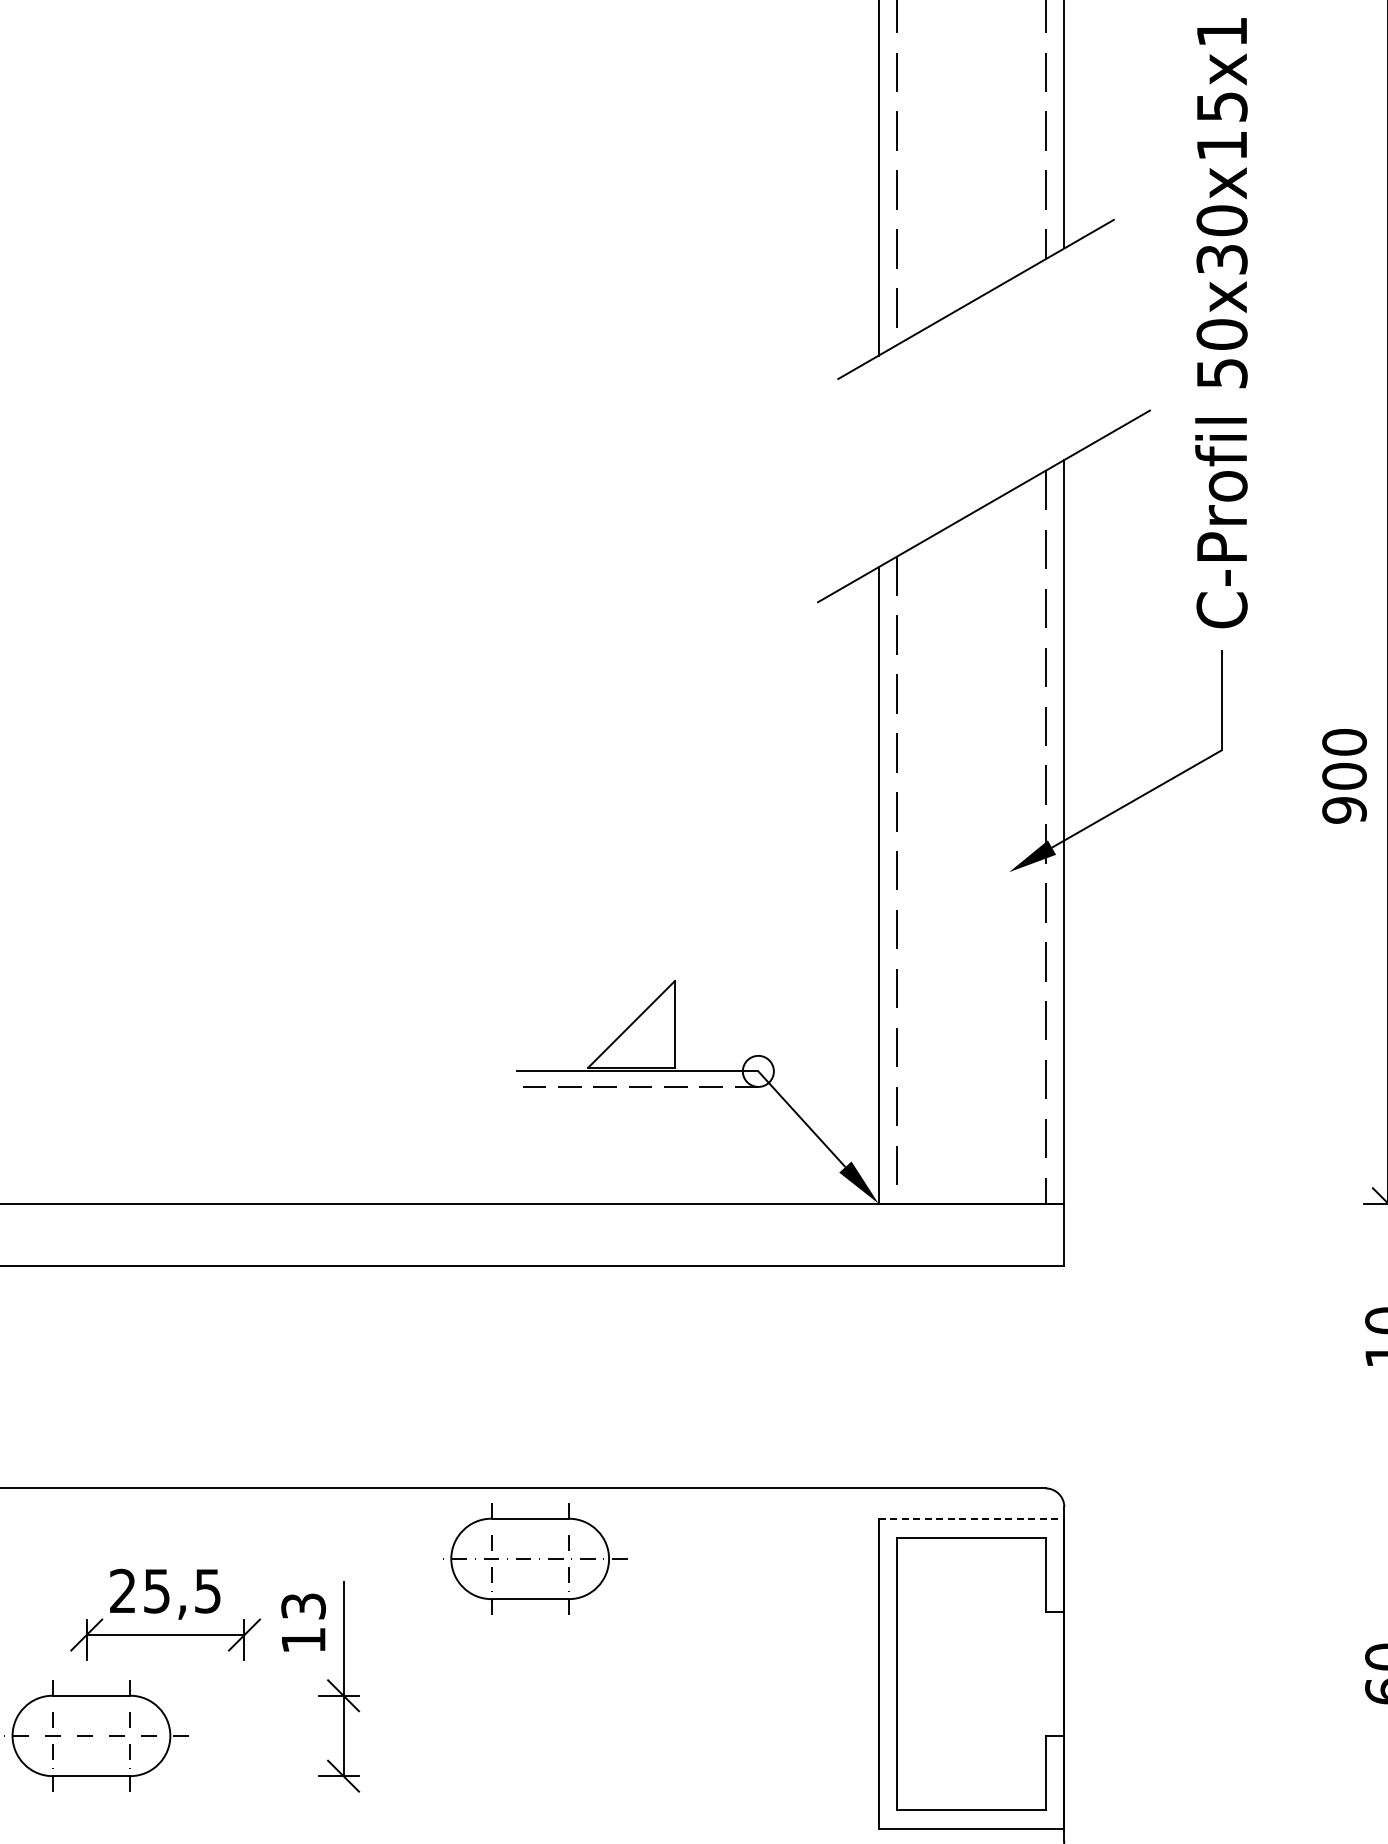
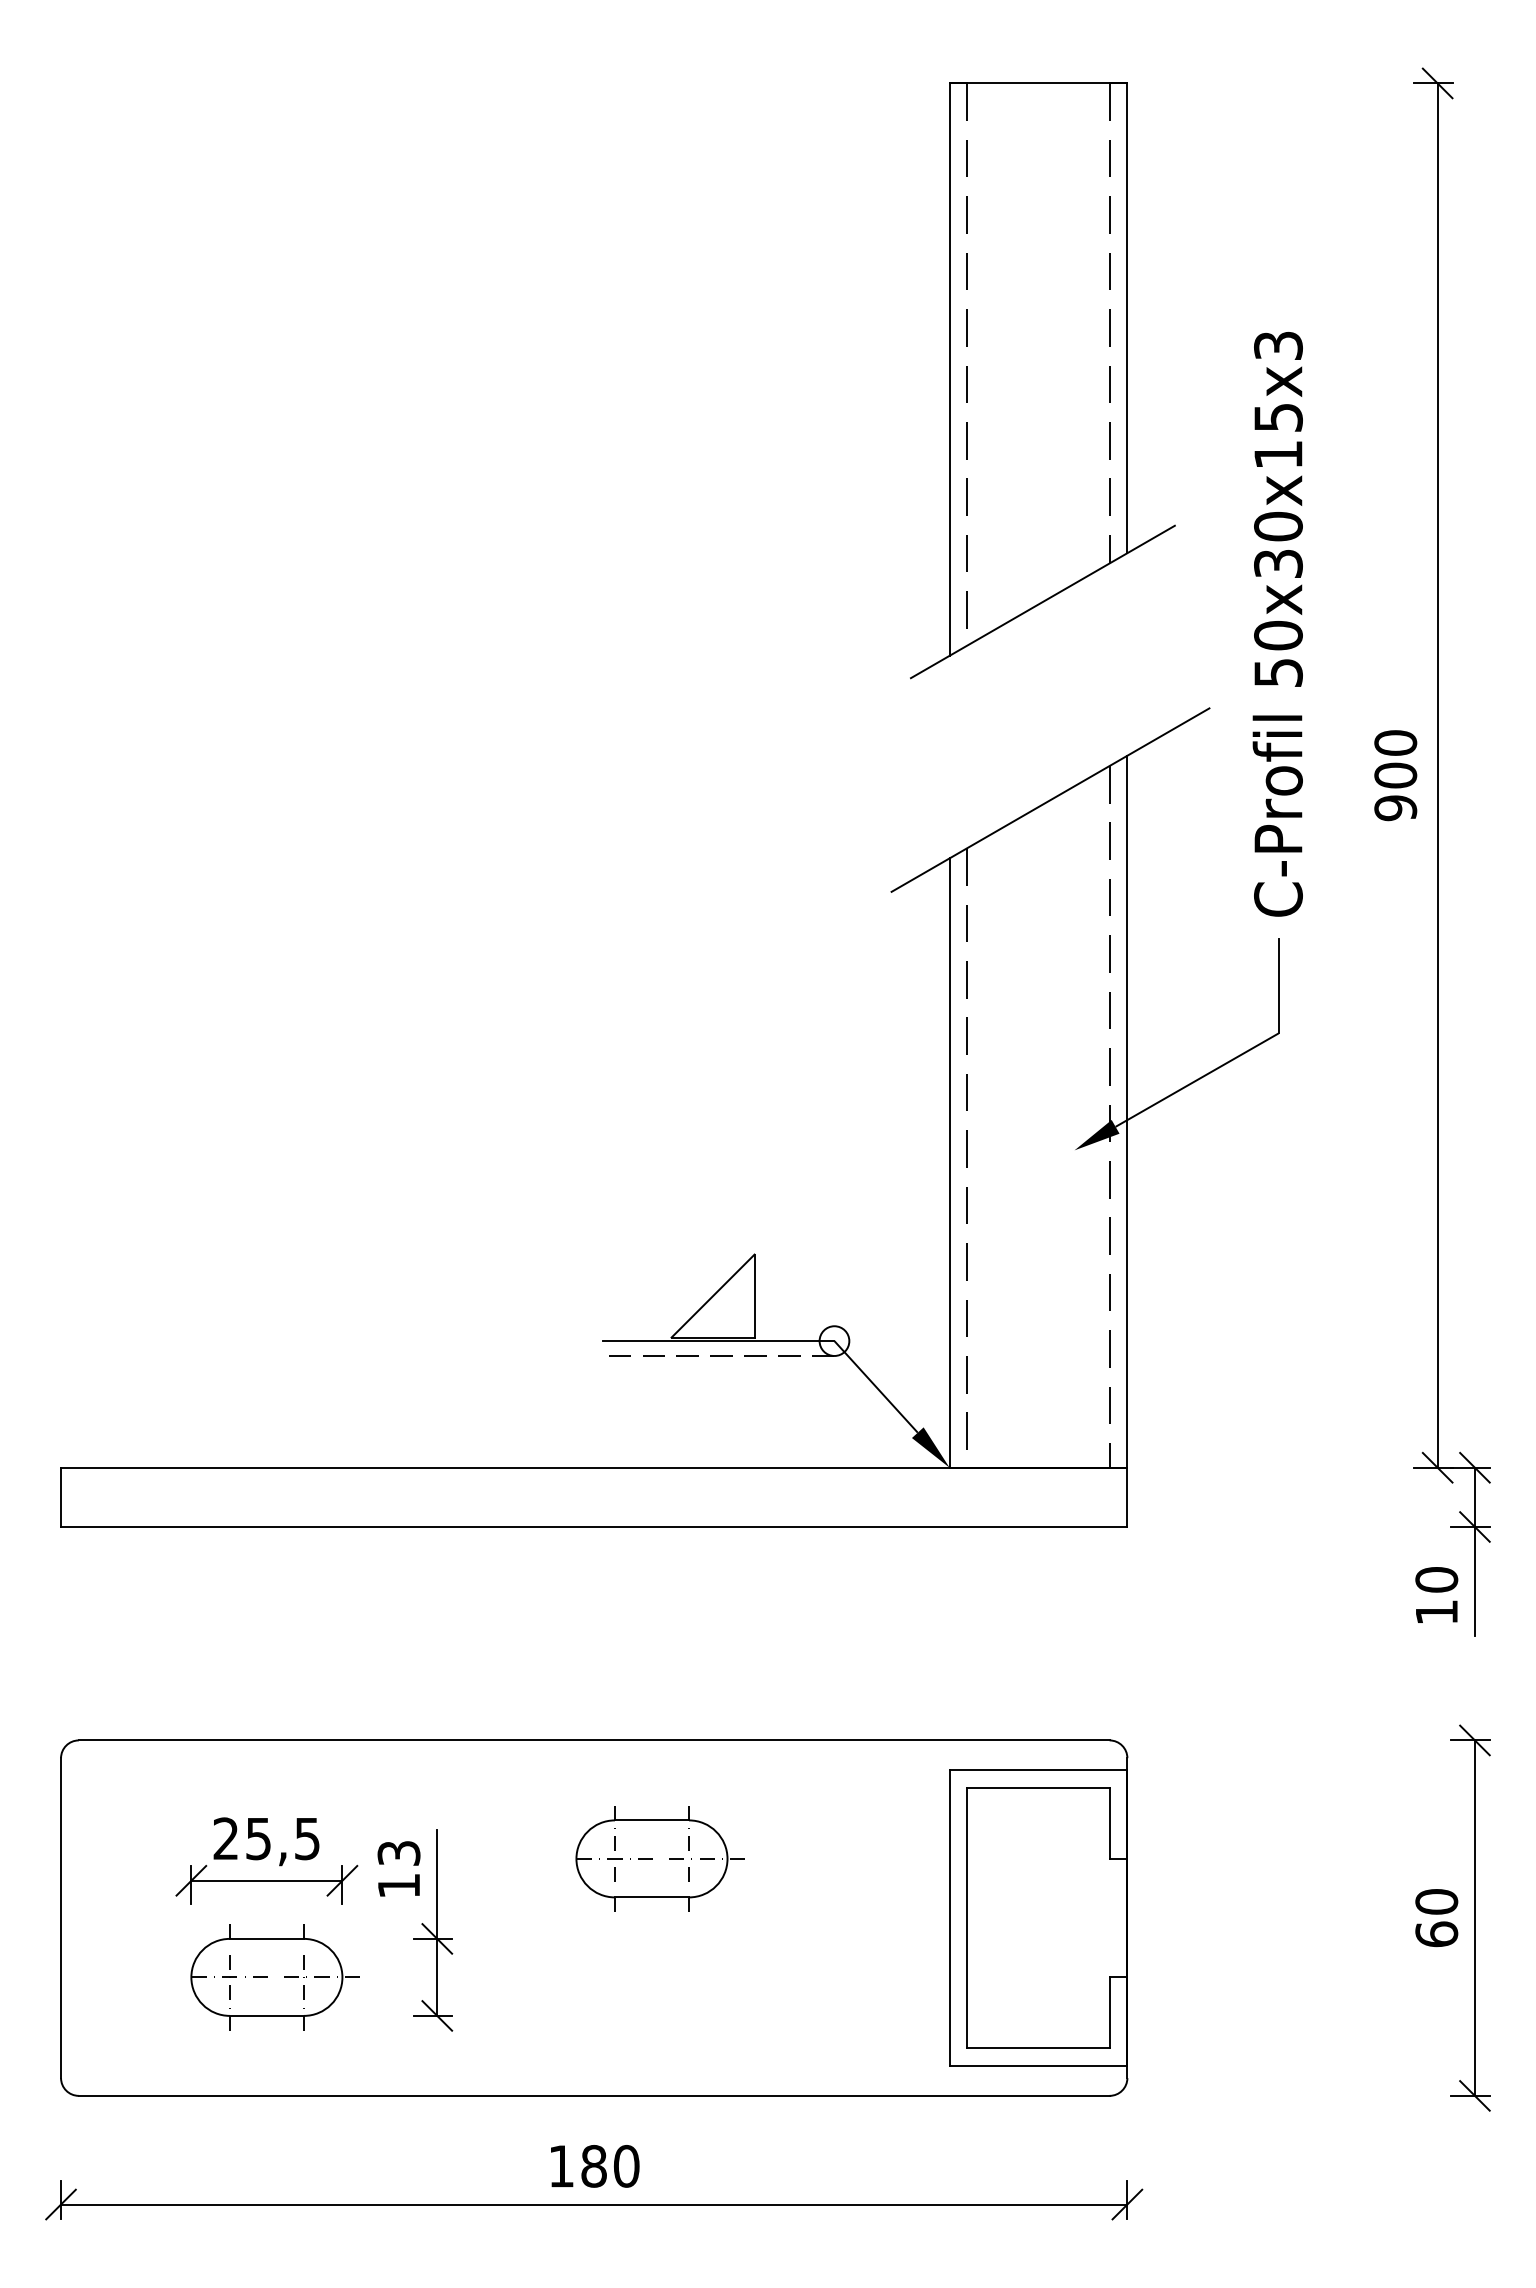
text: (1222, 31) -> (1278, 345), 50x30x15x1 -> 50x30x15x3
text: (1344, 776) -> (1395, 775), moved
line: (971, 1519) -> (1038, 1770), dashed -> solid
part: (538, 1558) -> (659, 1858), moved
part: (99, 1736) -> (274, 1977), moved

